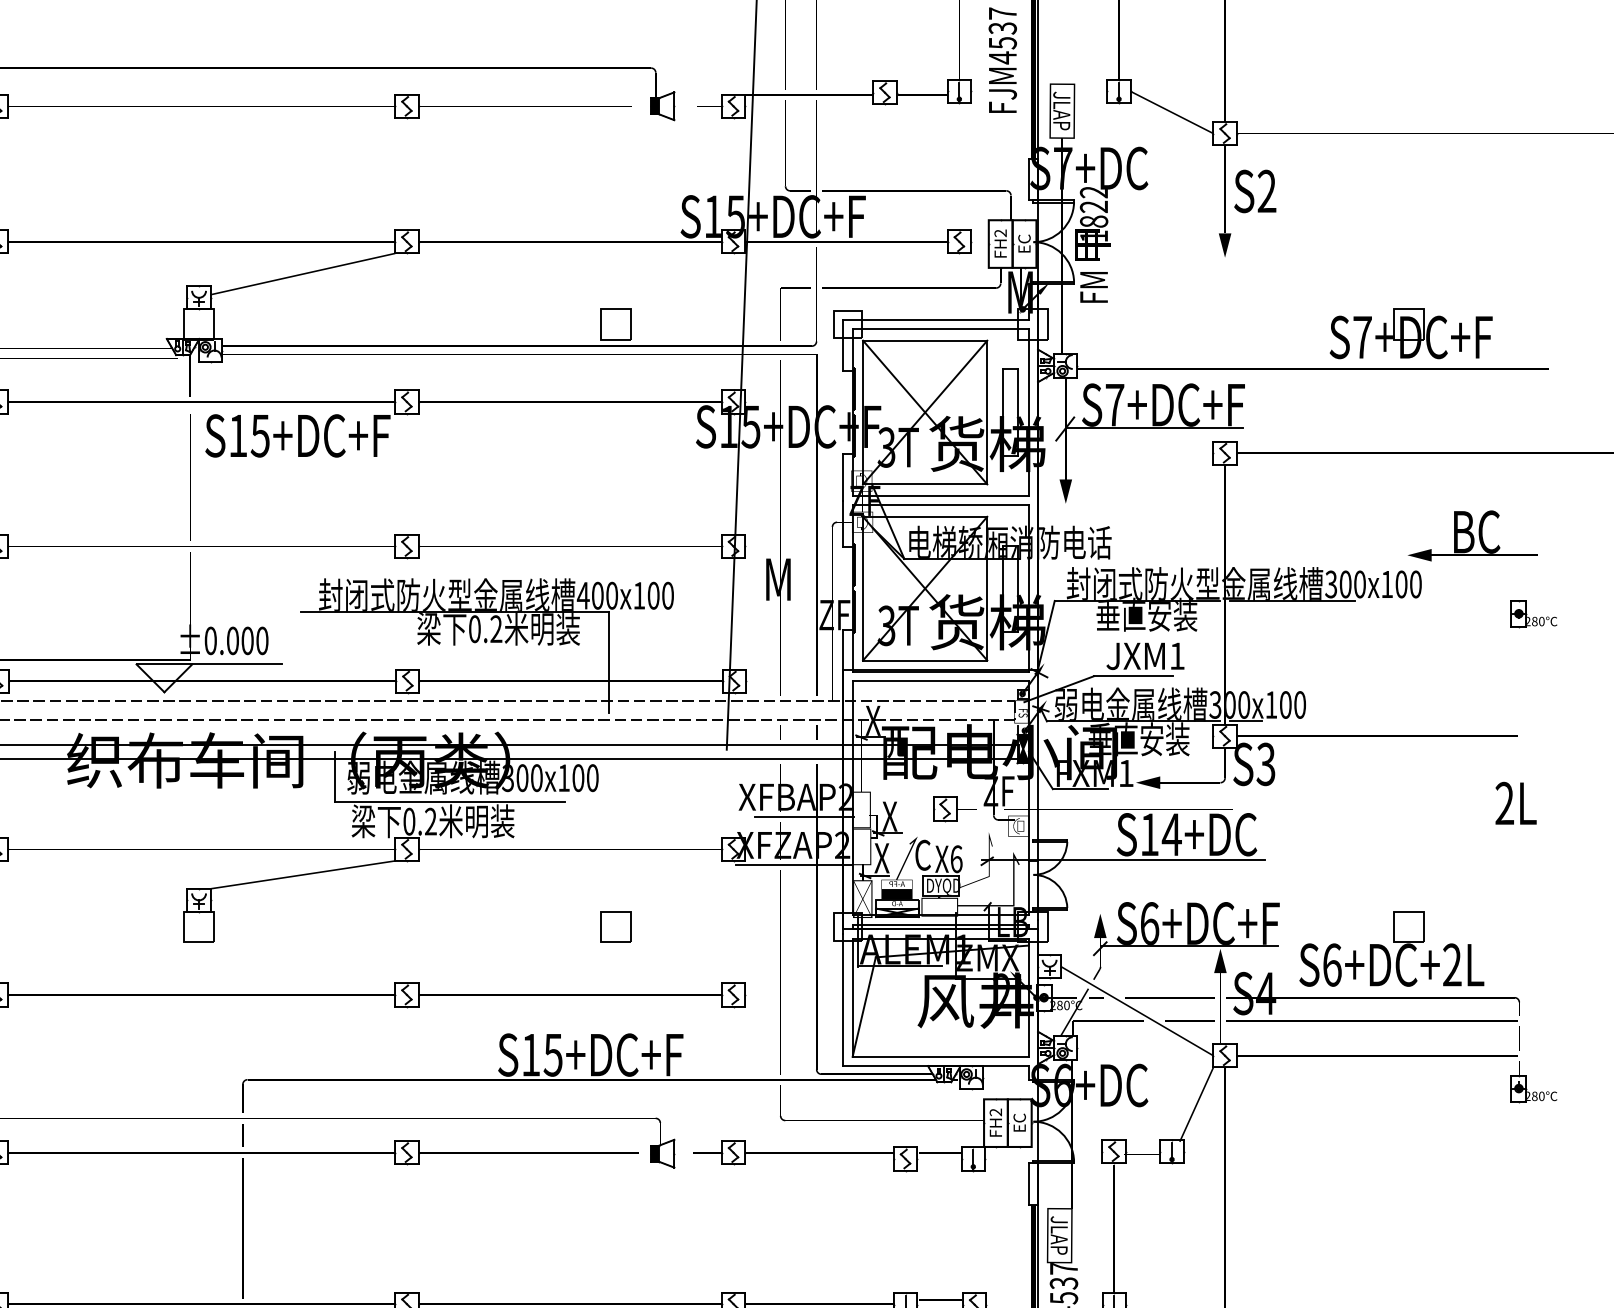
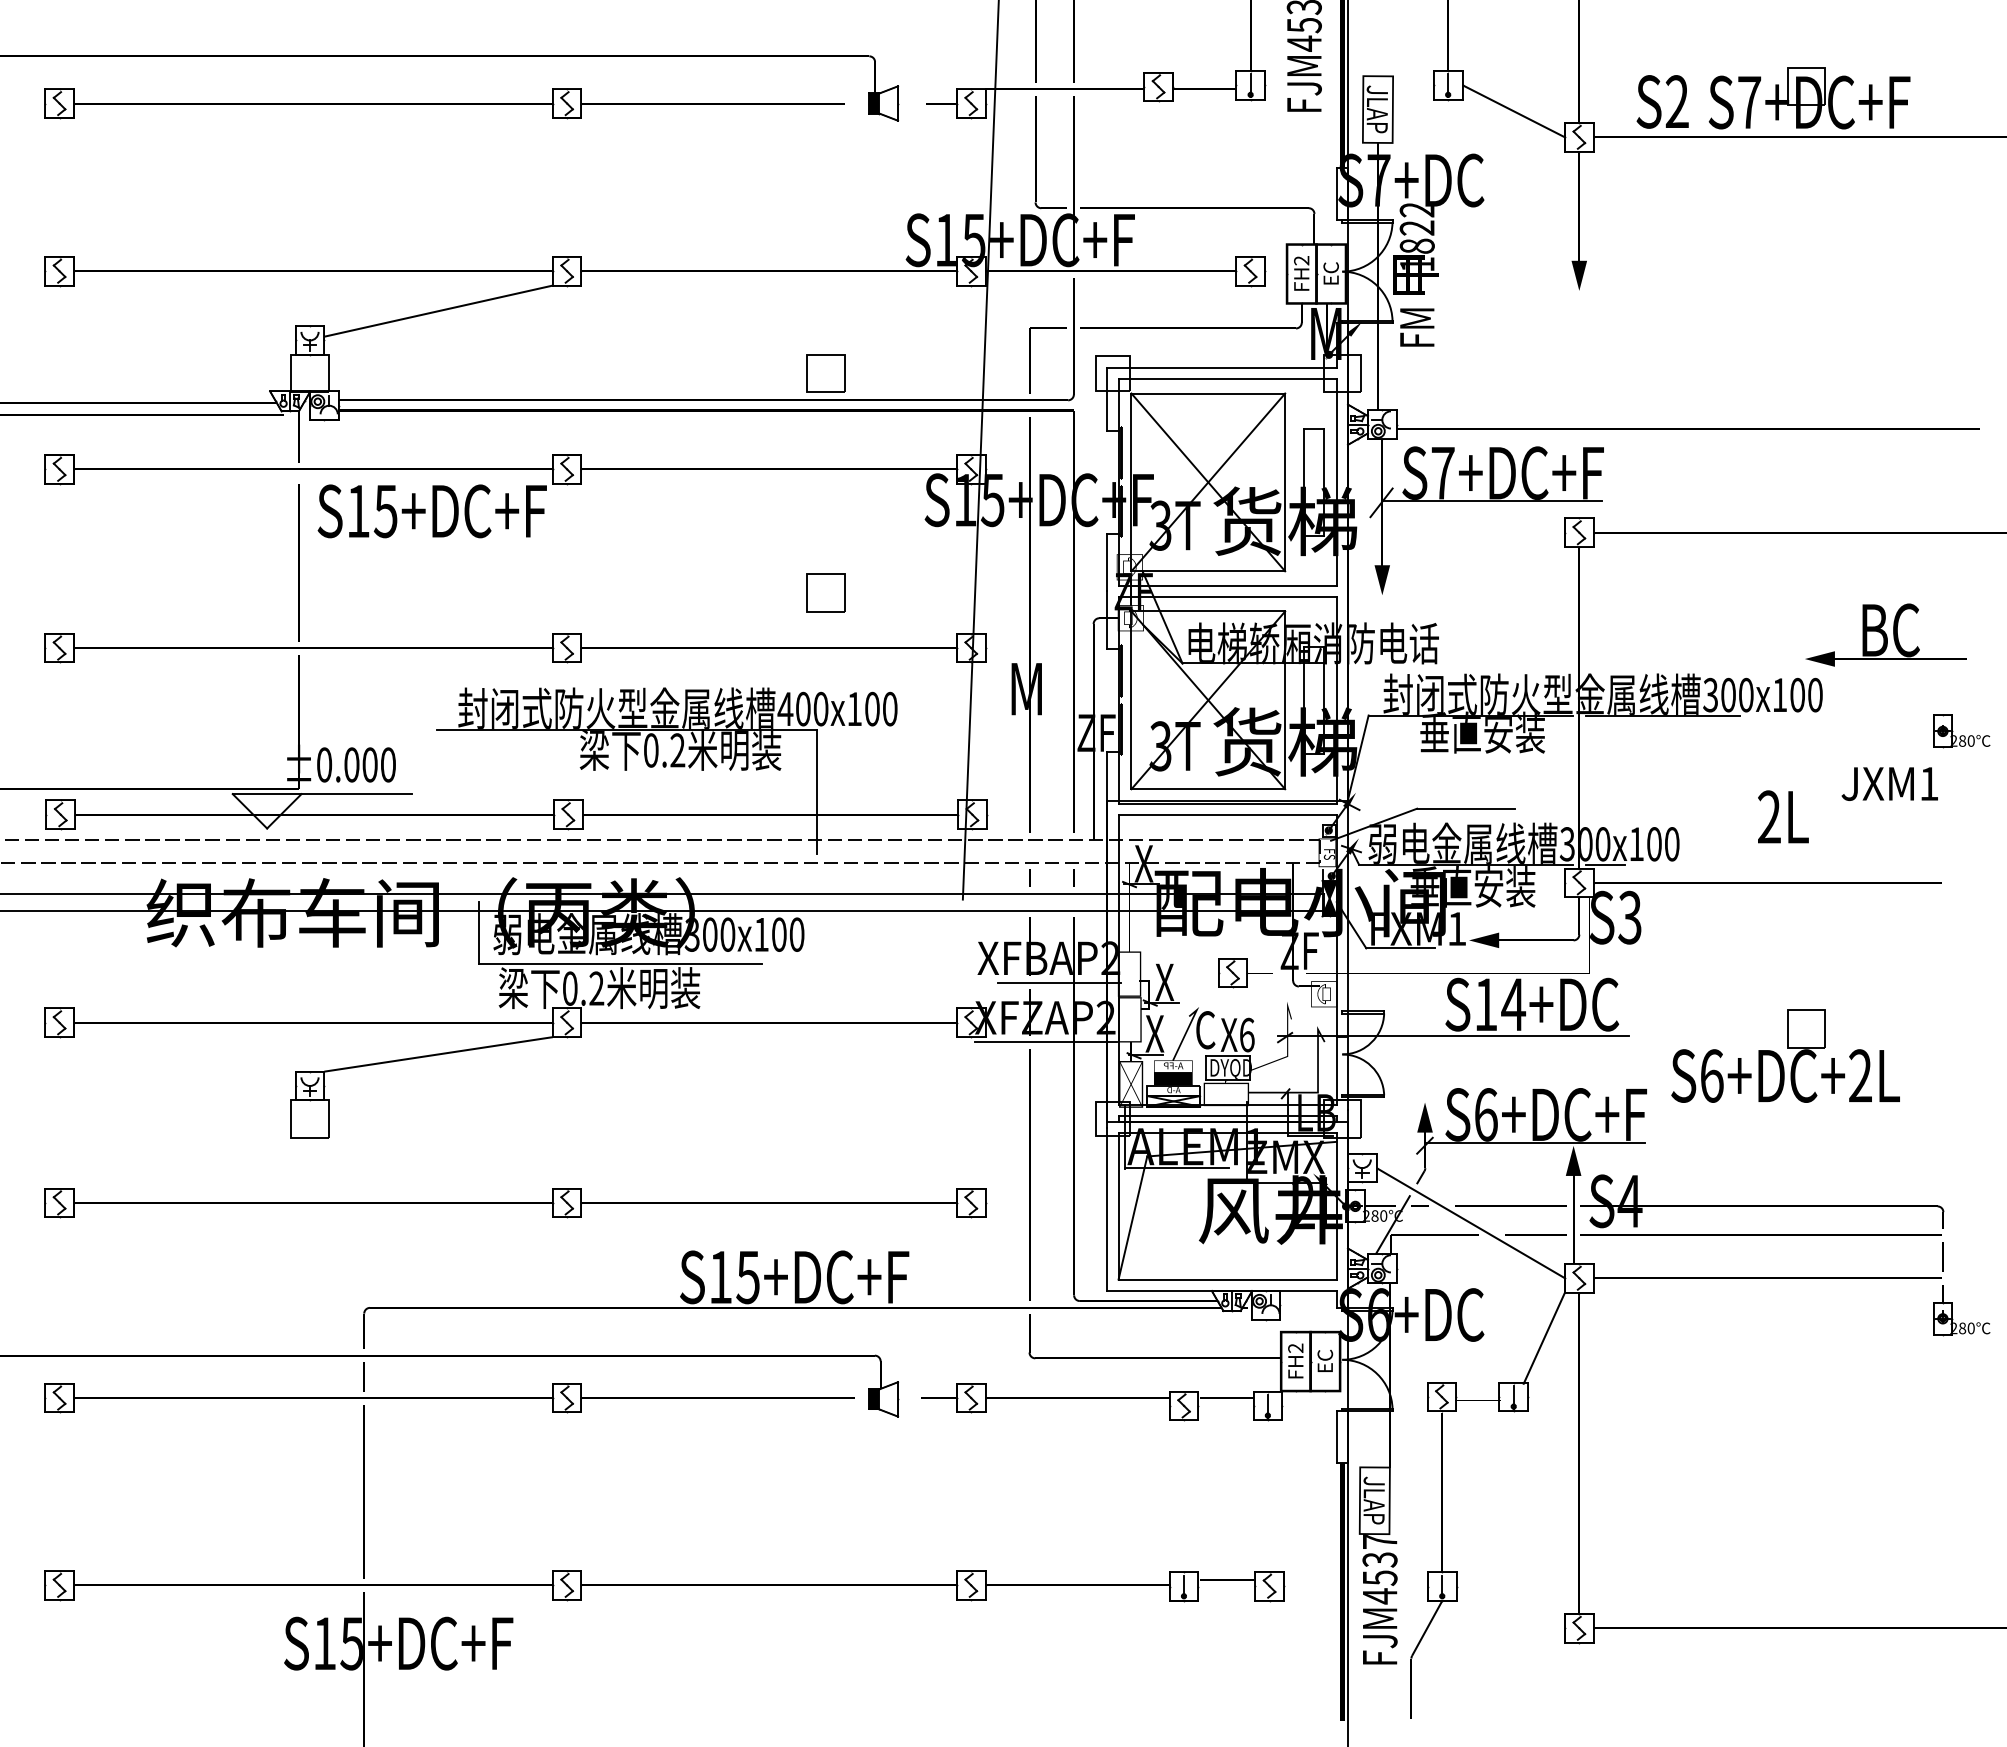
text: (1255, 191) -> (1662, 101), moved
part: (1411, 334) -> (1809, 98), moved
text: (1145, 655) -> (1889, 783), moved
text: (1516, 803) -> (1783, 816), moved
part: (615, 926) -> (825, 592), moved
part: (1391, 948) -> (1785, 1055), moved

